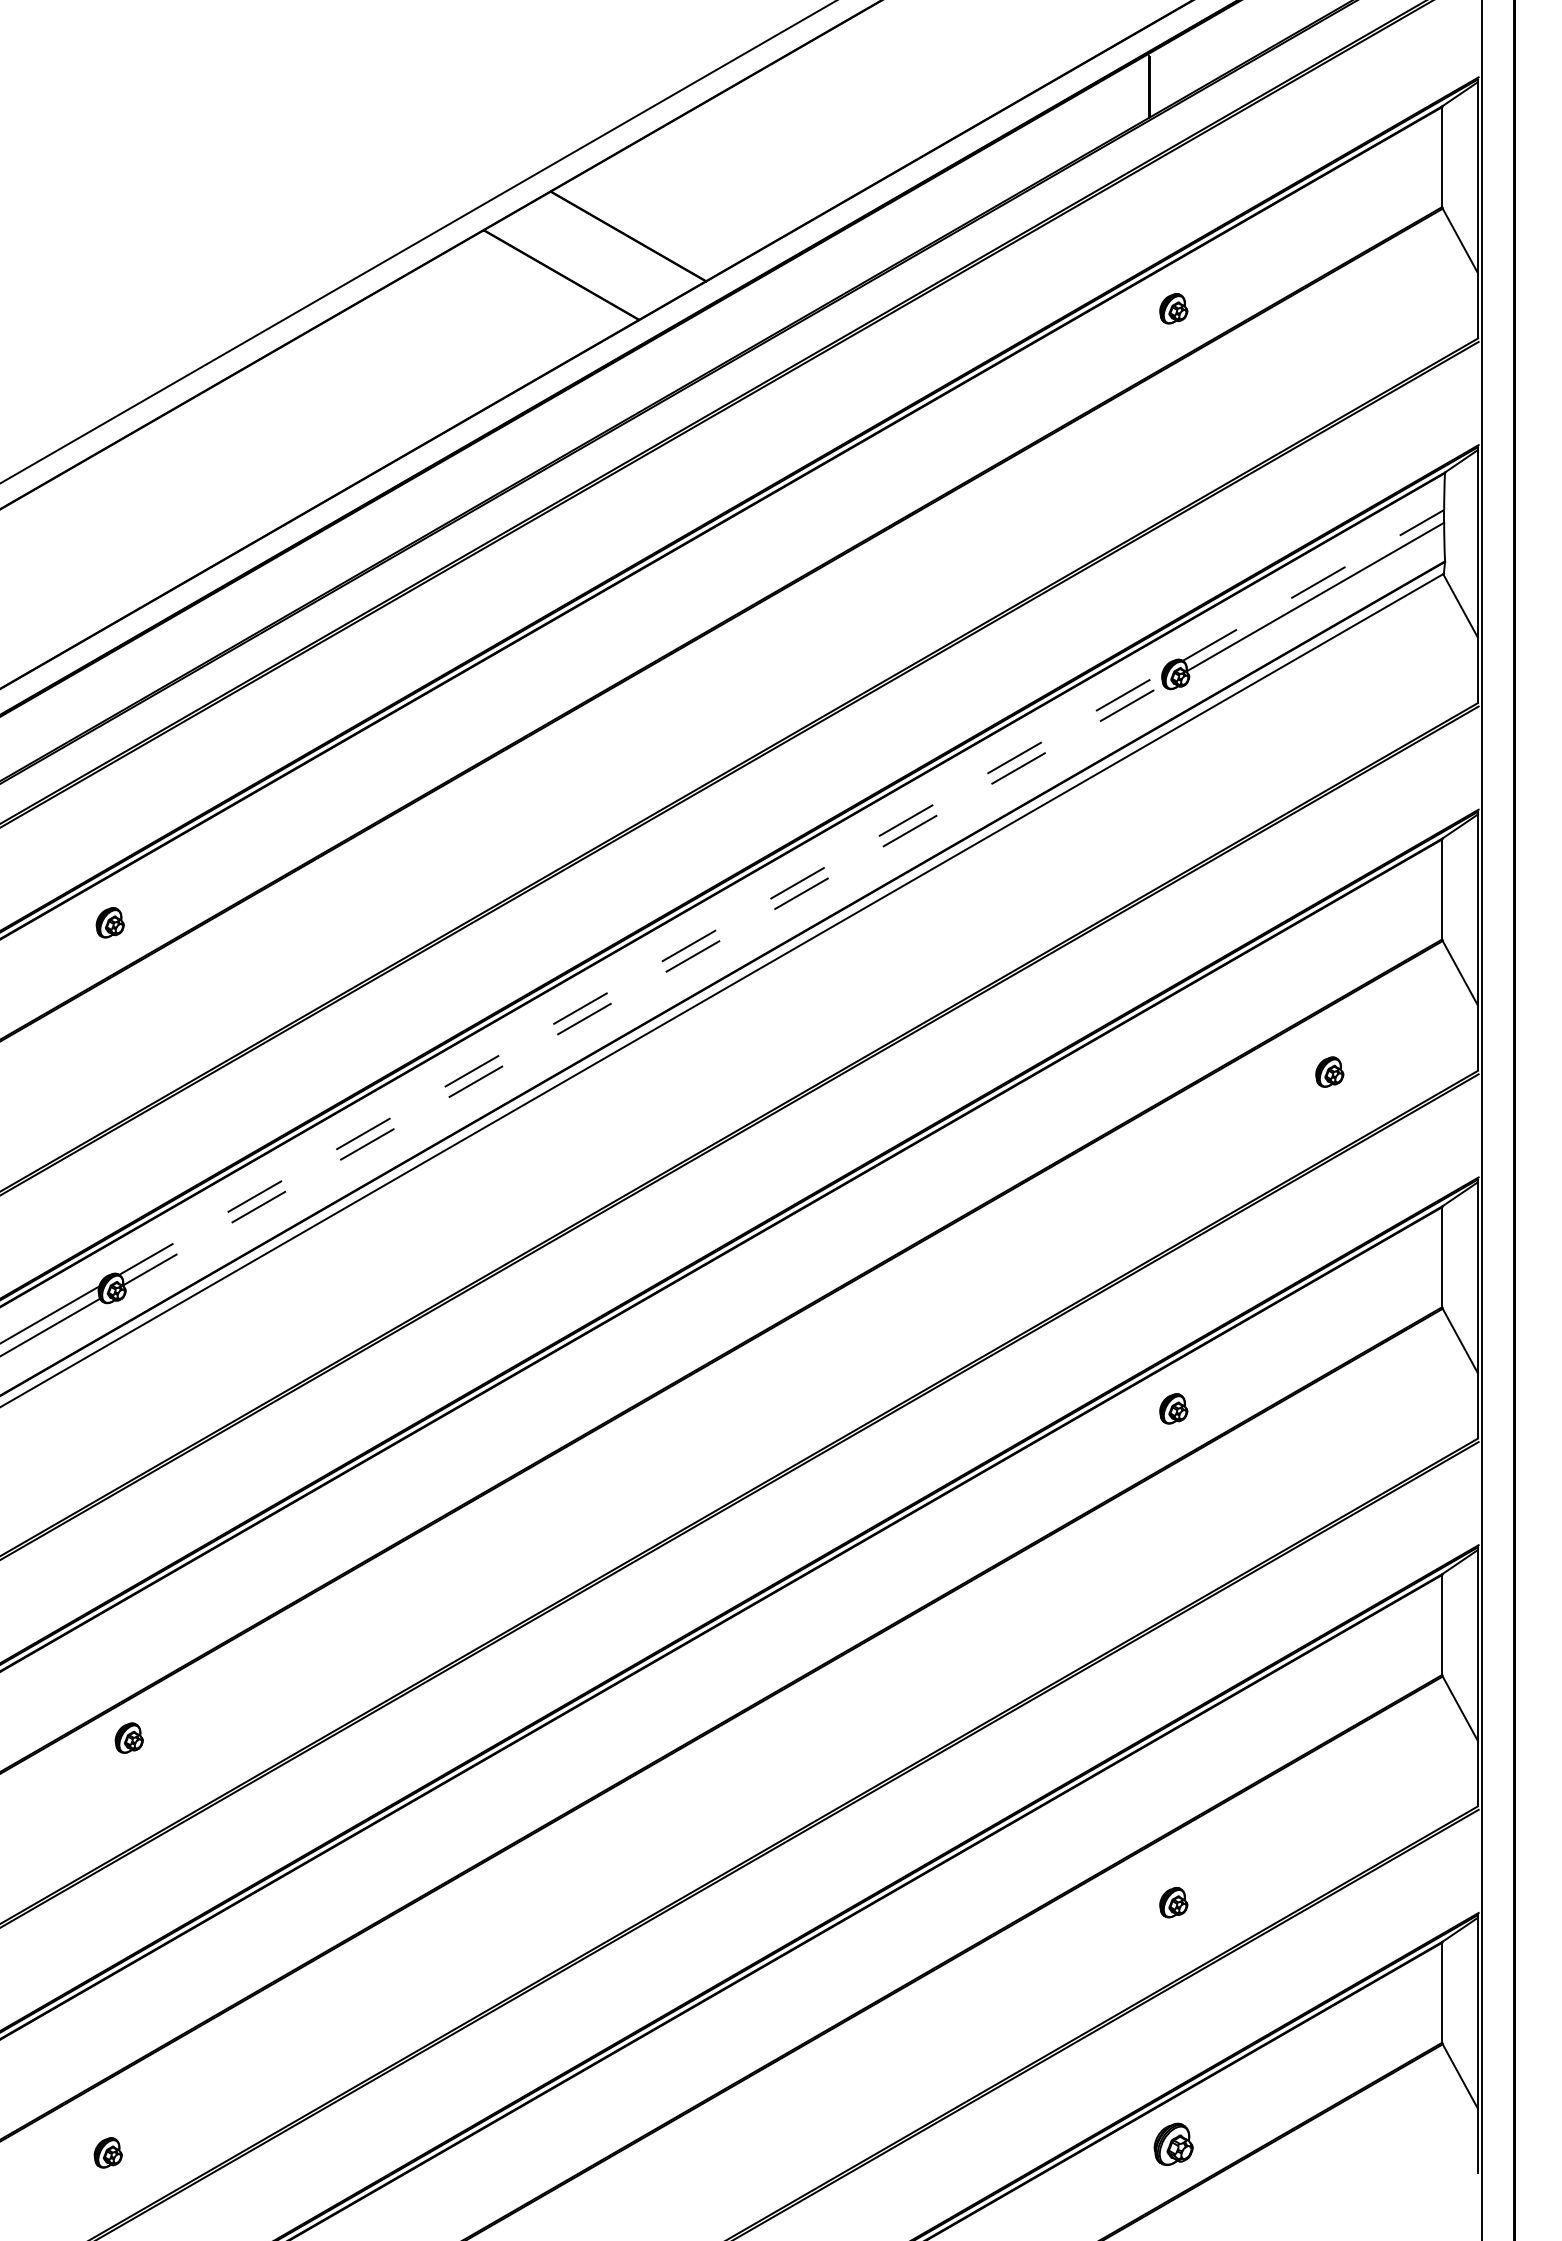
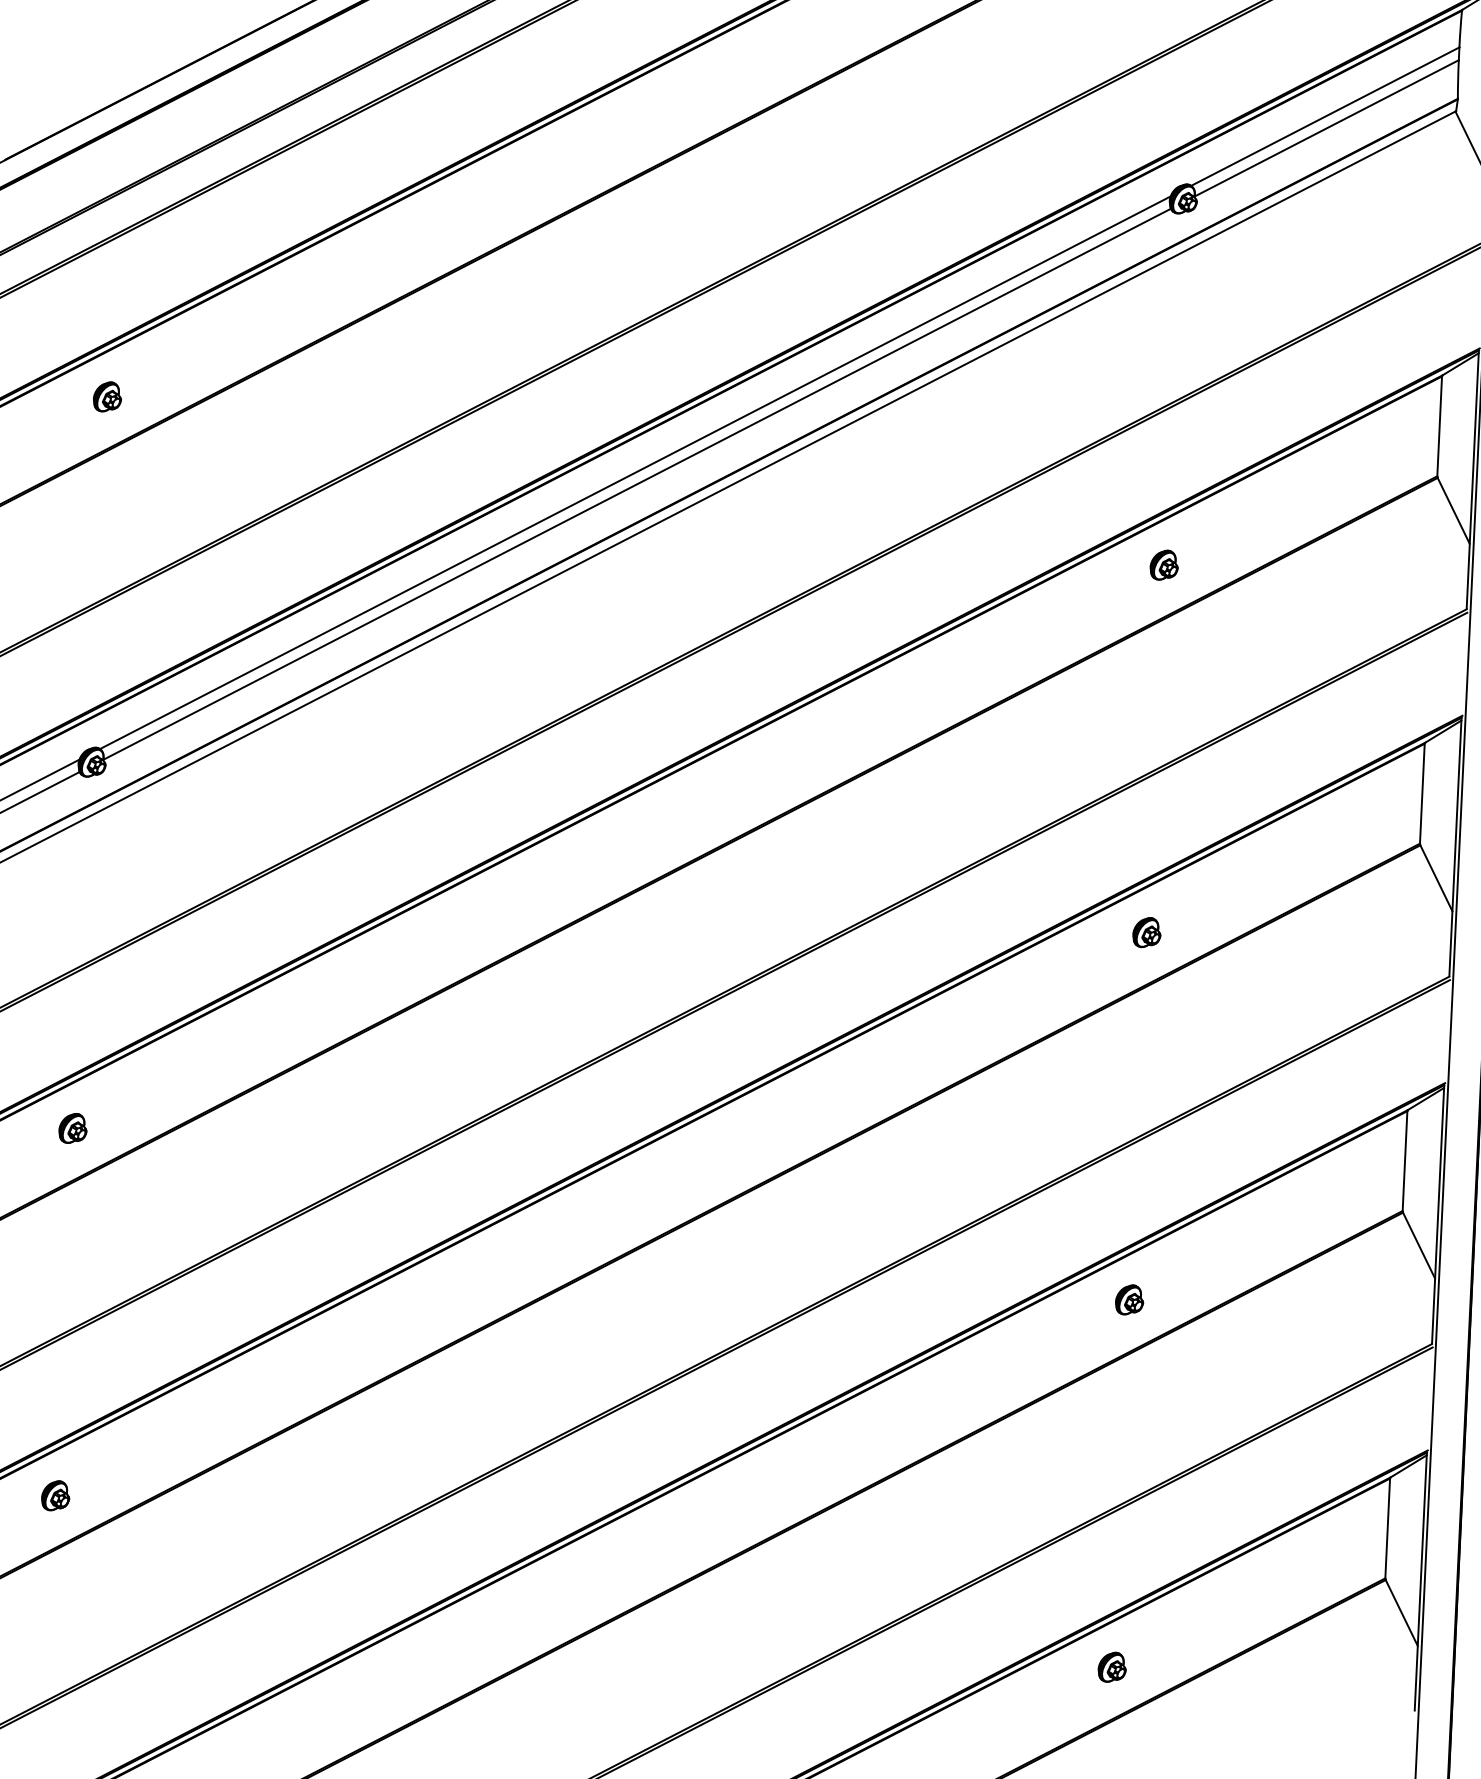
line: (1313, 585) -> (1325, 116), dashed -> solid
line: (640, 973) -> (634, 472), dashed -> solid
line: (643, 985) -> (637, 484), dashed -> solid
part: (1329, 1071) -> (1164, 564), moved
part: (128, 1737) -> (72, 1127), moved
part: (1173, 1902) -> (1129, 1299), moved
part: (1173, 2144) -> (1112, 1667), size x0.71
part: (107, 2152) -> (54, 1495), moved

